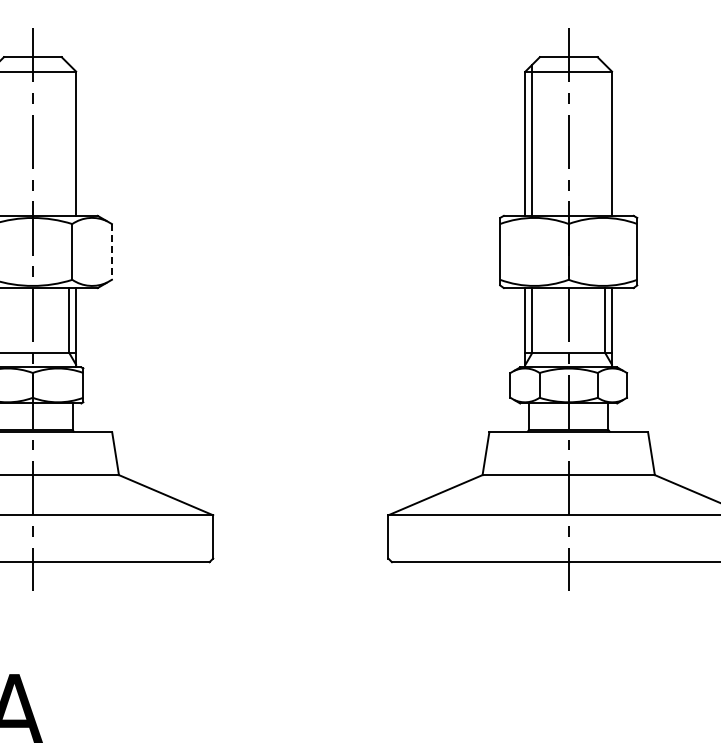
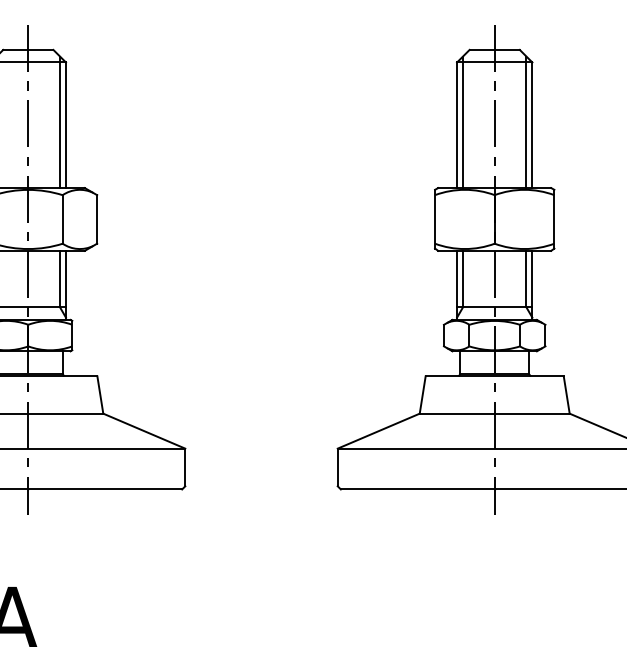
line: (69, 139) -> (60, 121), added
line: (605, 139) -> (526, 121), added
line: (111, 251) -> (96, 219), dashed -> solid

